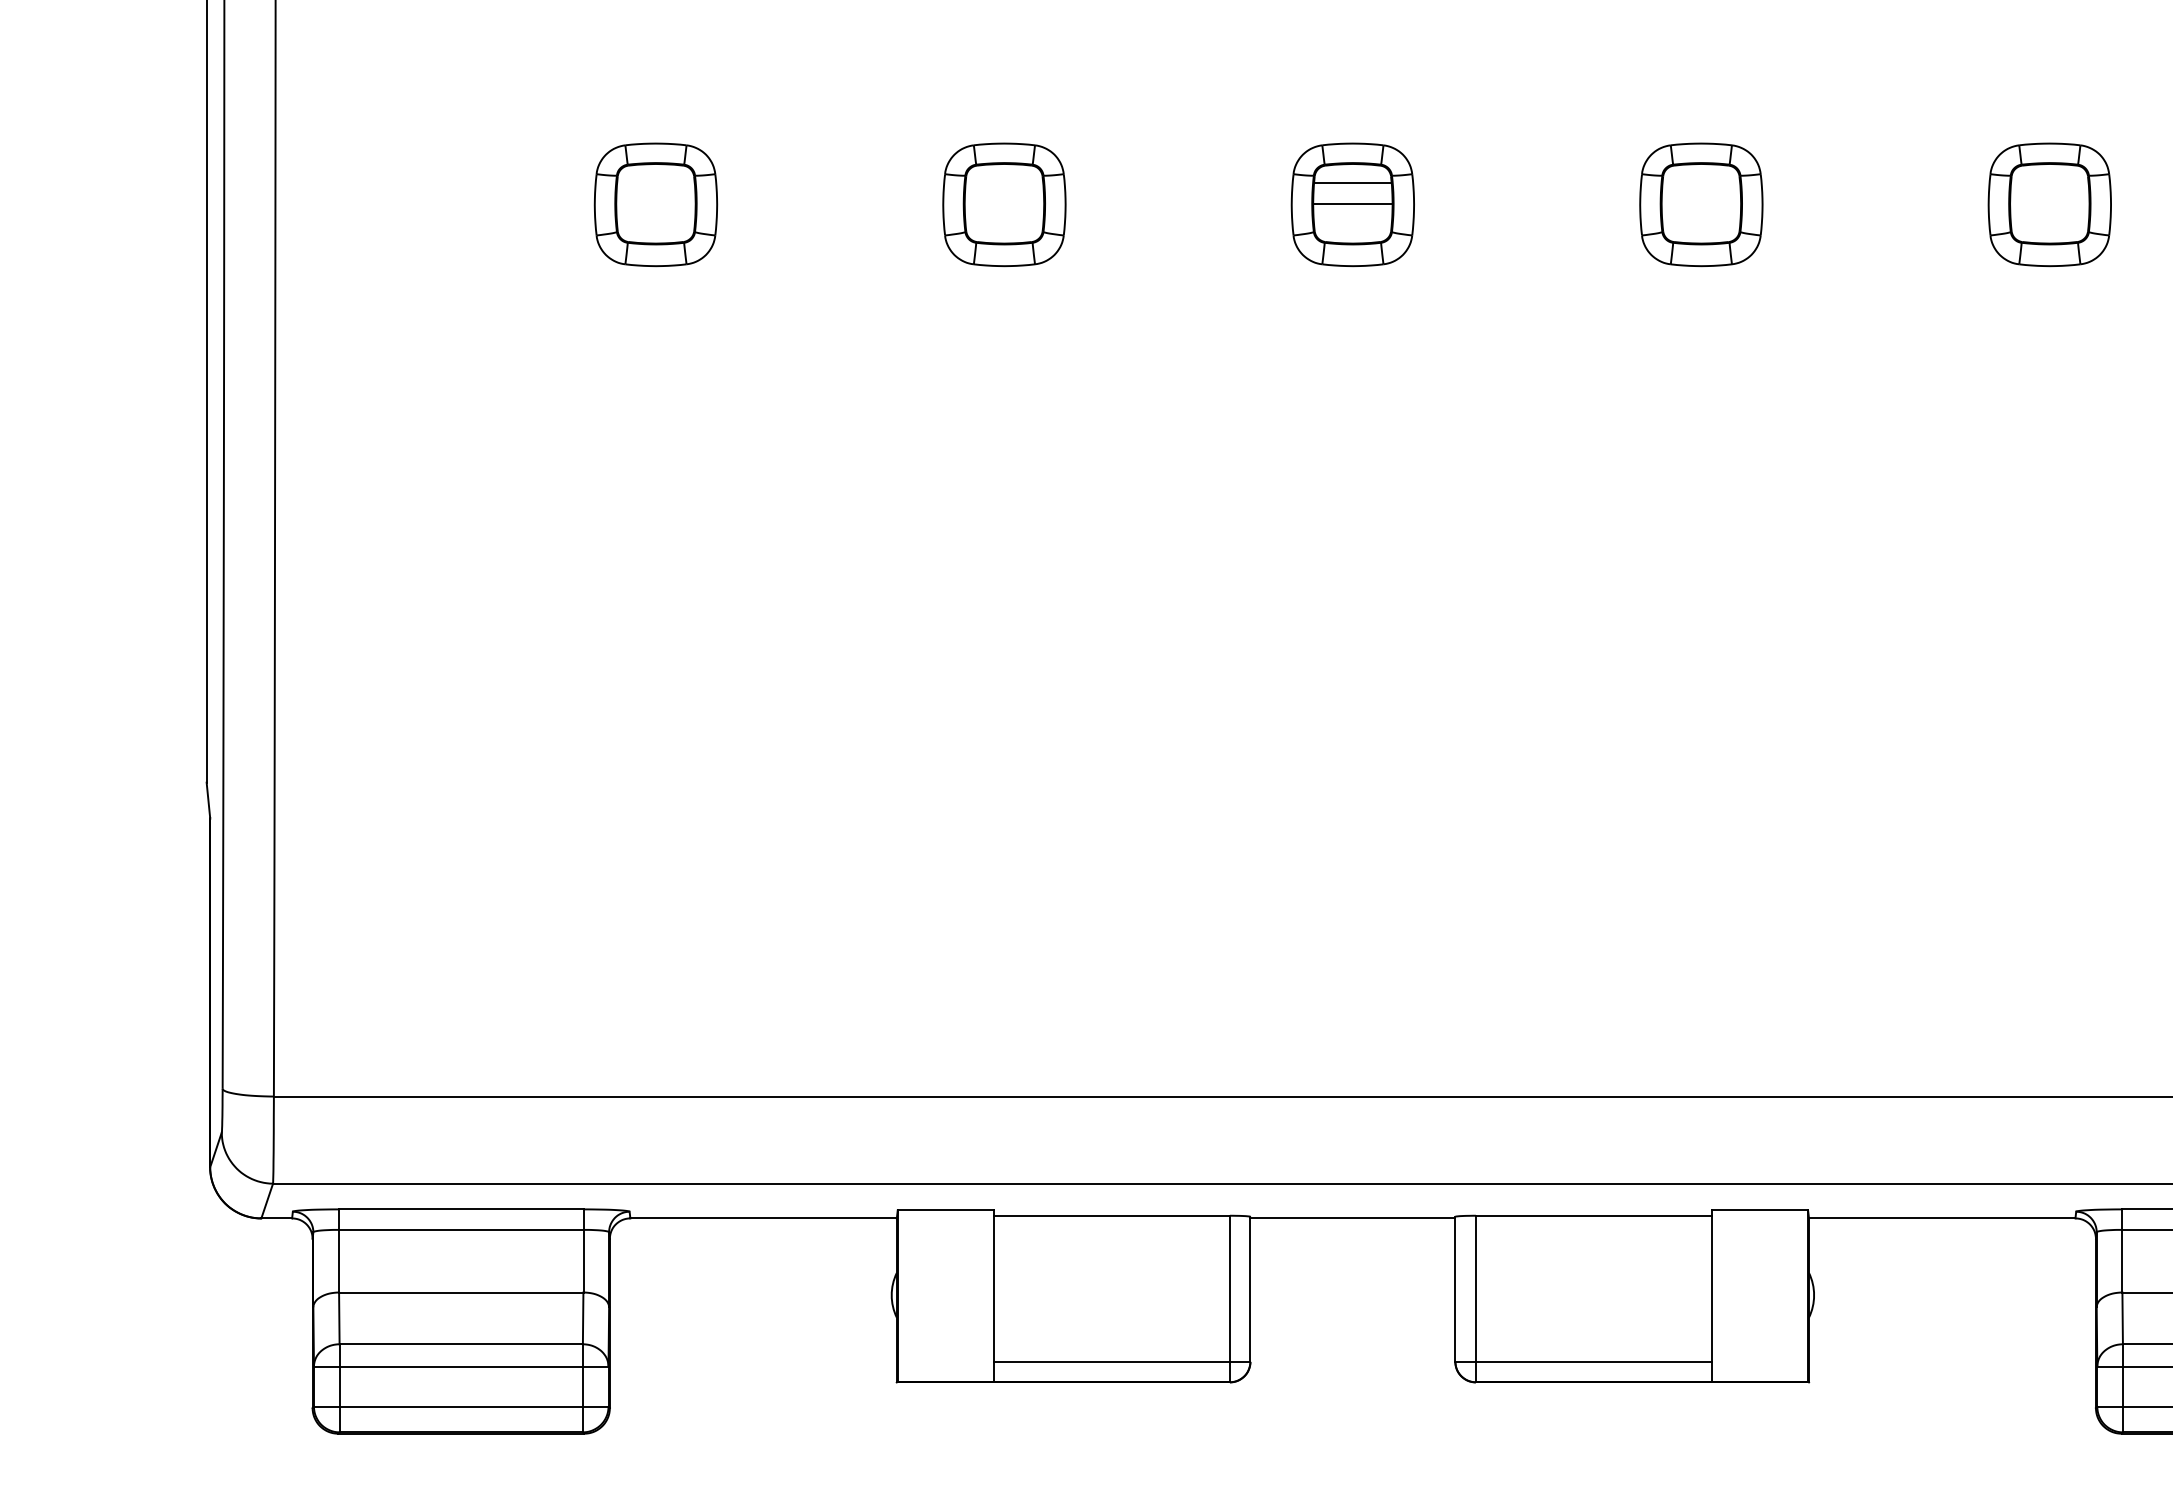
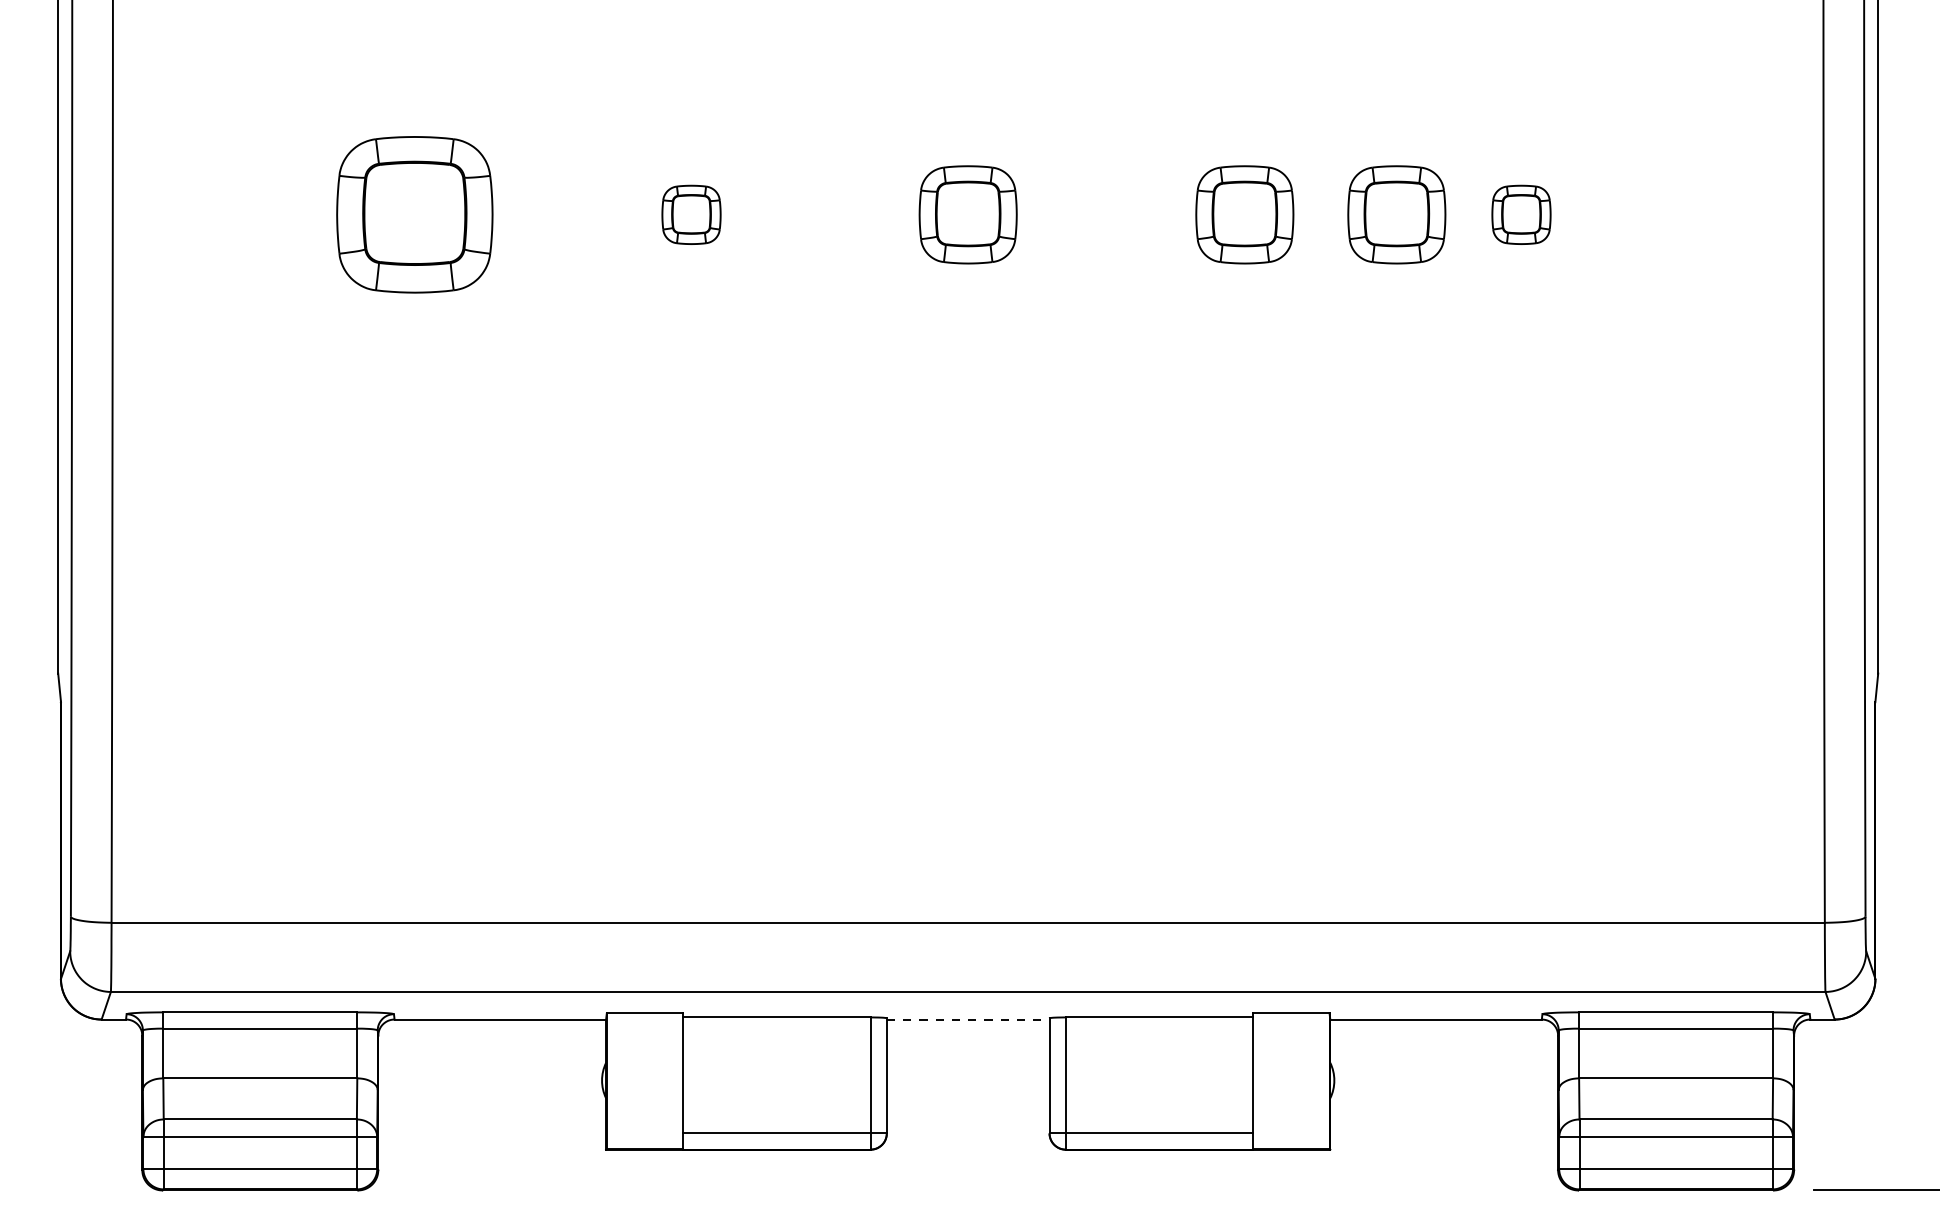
line: (1353, 182) -> (968, 197), removed
part: (655, 204) -> (414, 214), size x1.6
part: (1004, 204) -> (691, 214), size x0.6
line: (1352, 204) -> (967, 214), removed
part: (1892, 204) -> (1396, 214), added
part: (2049, 204) -> (1521, 214), size x0.6
line: (1353, 1218) -> (968, 1019), solid -> dashed

